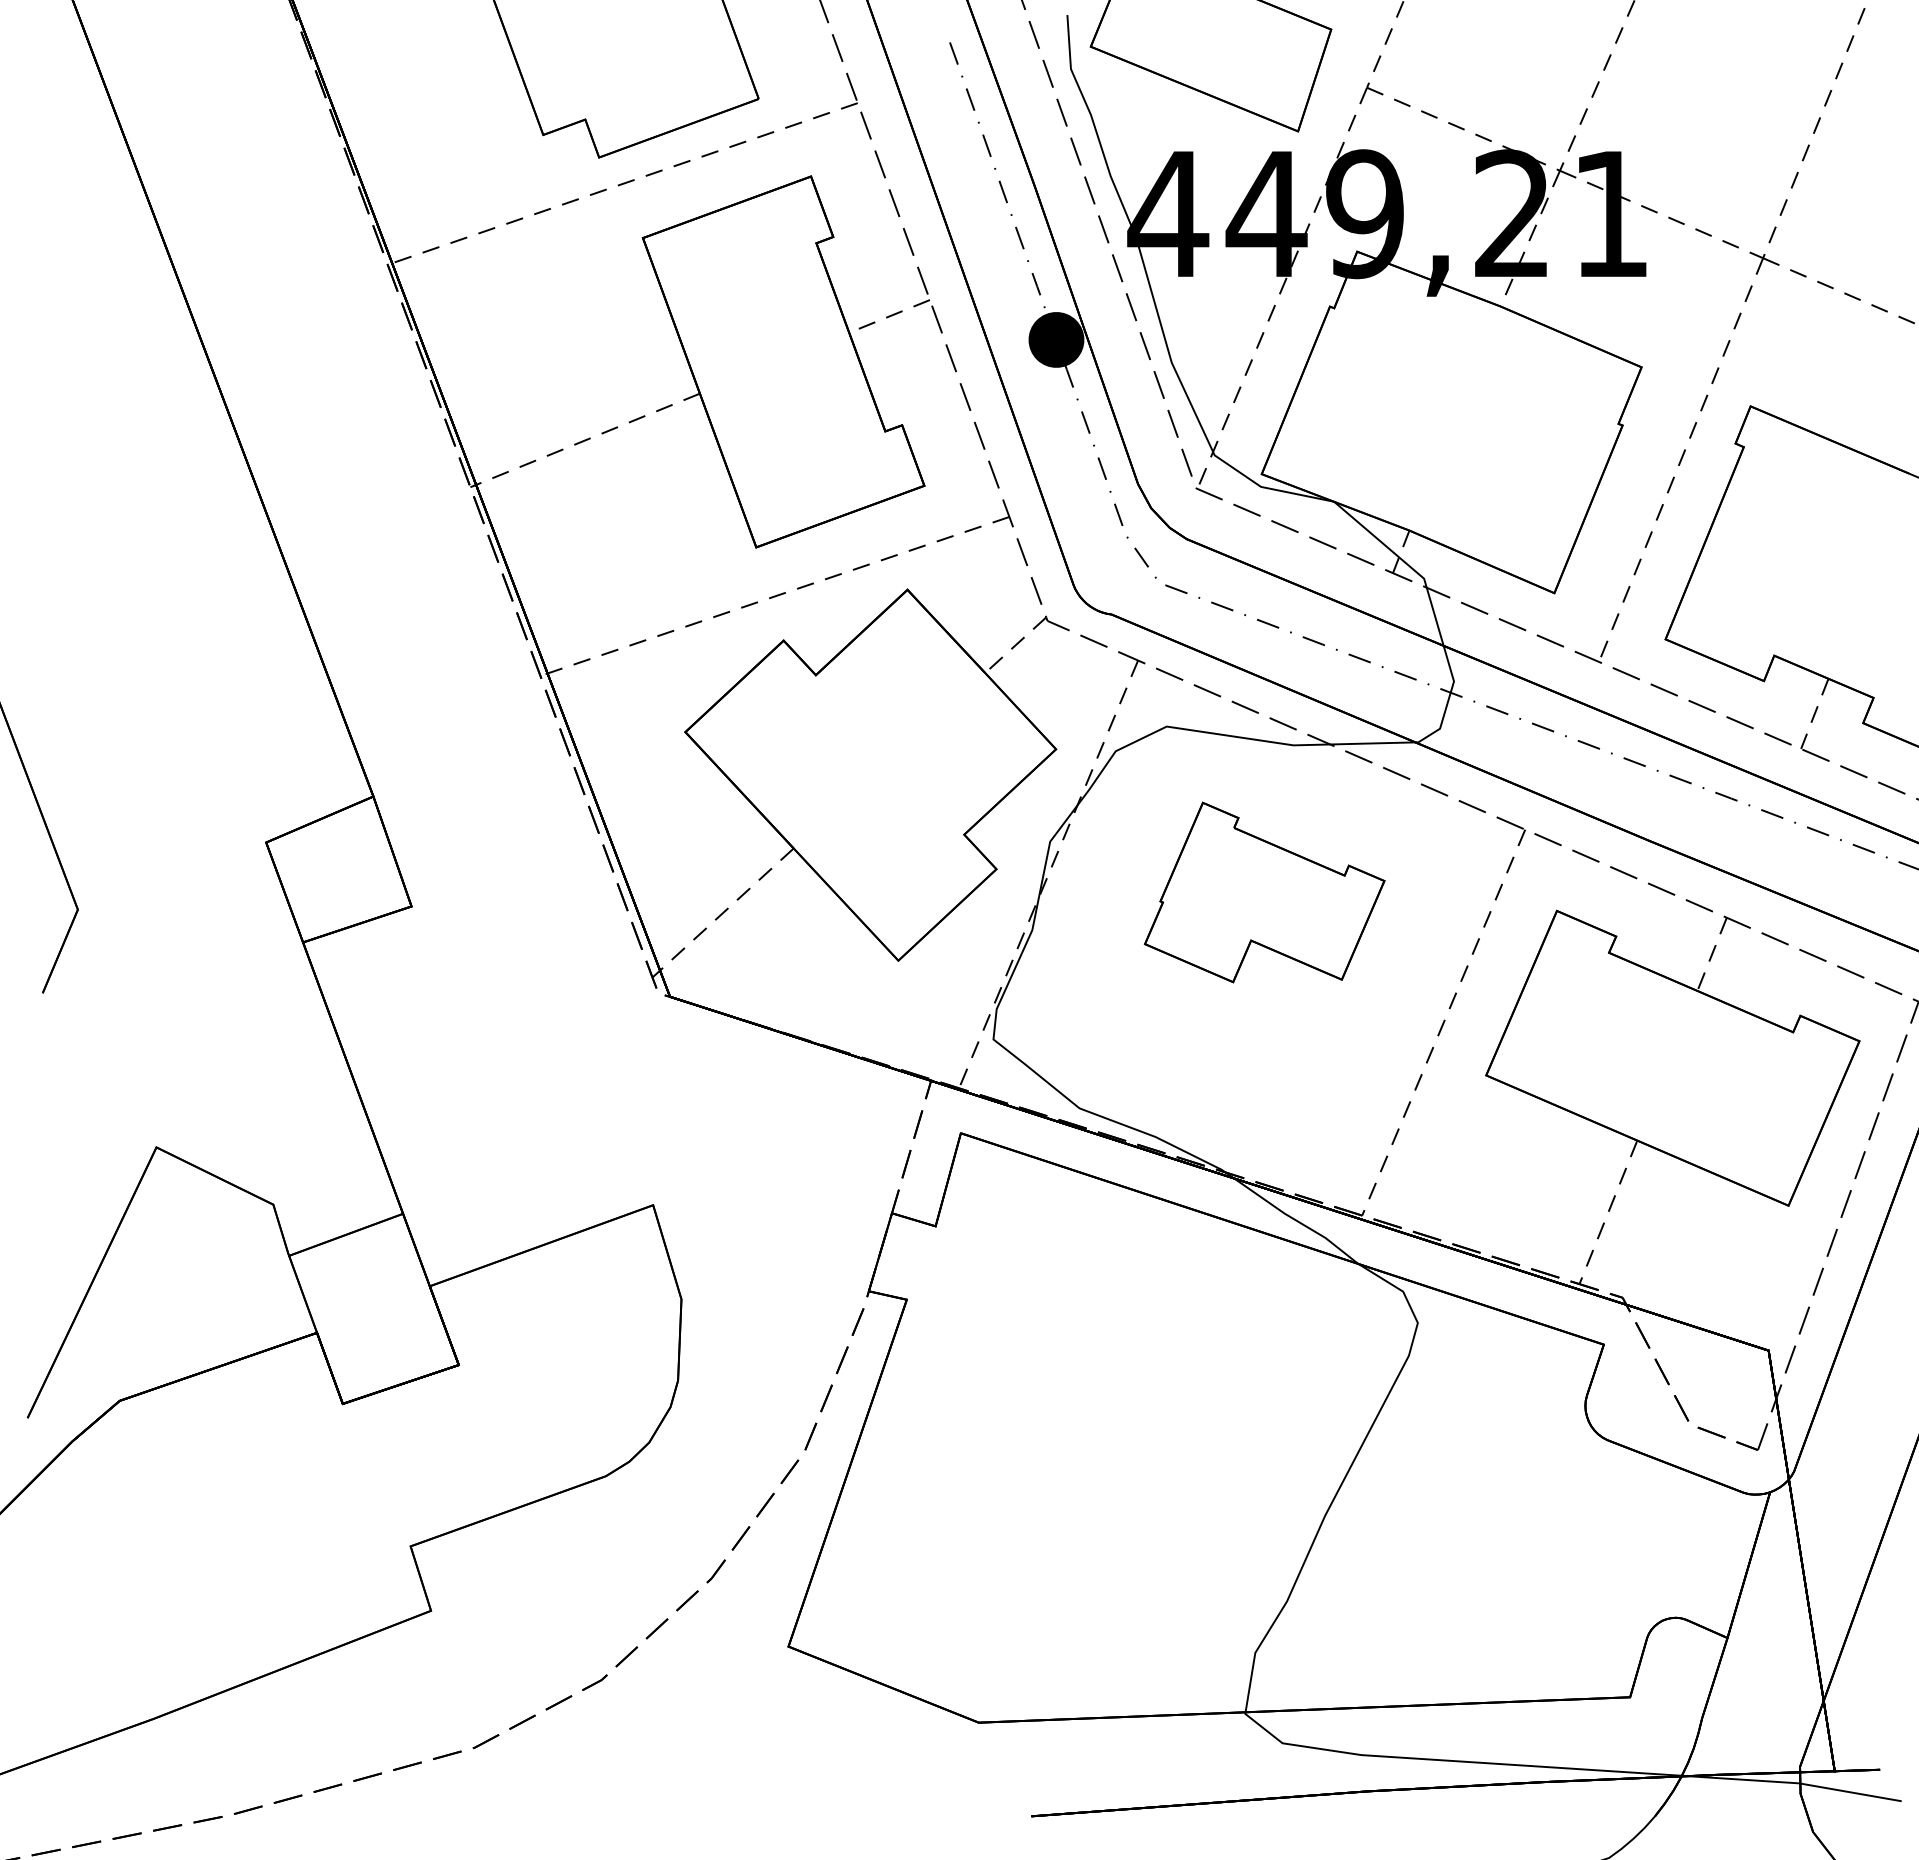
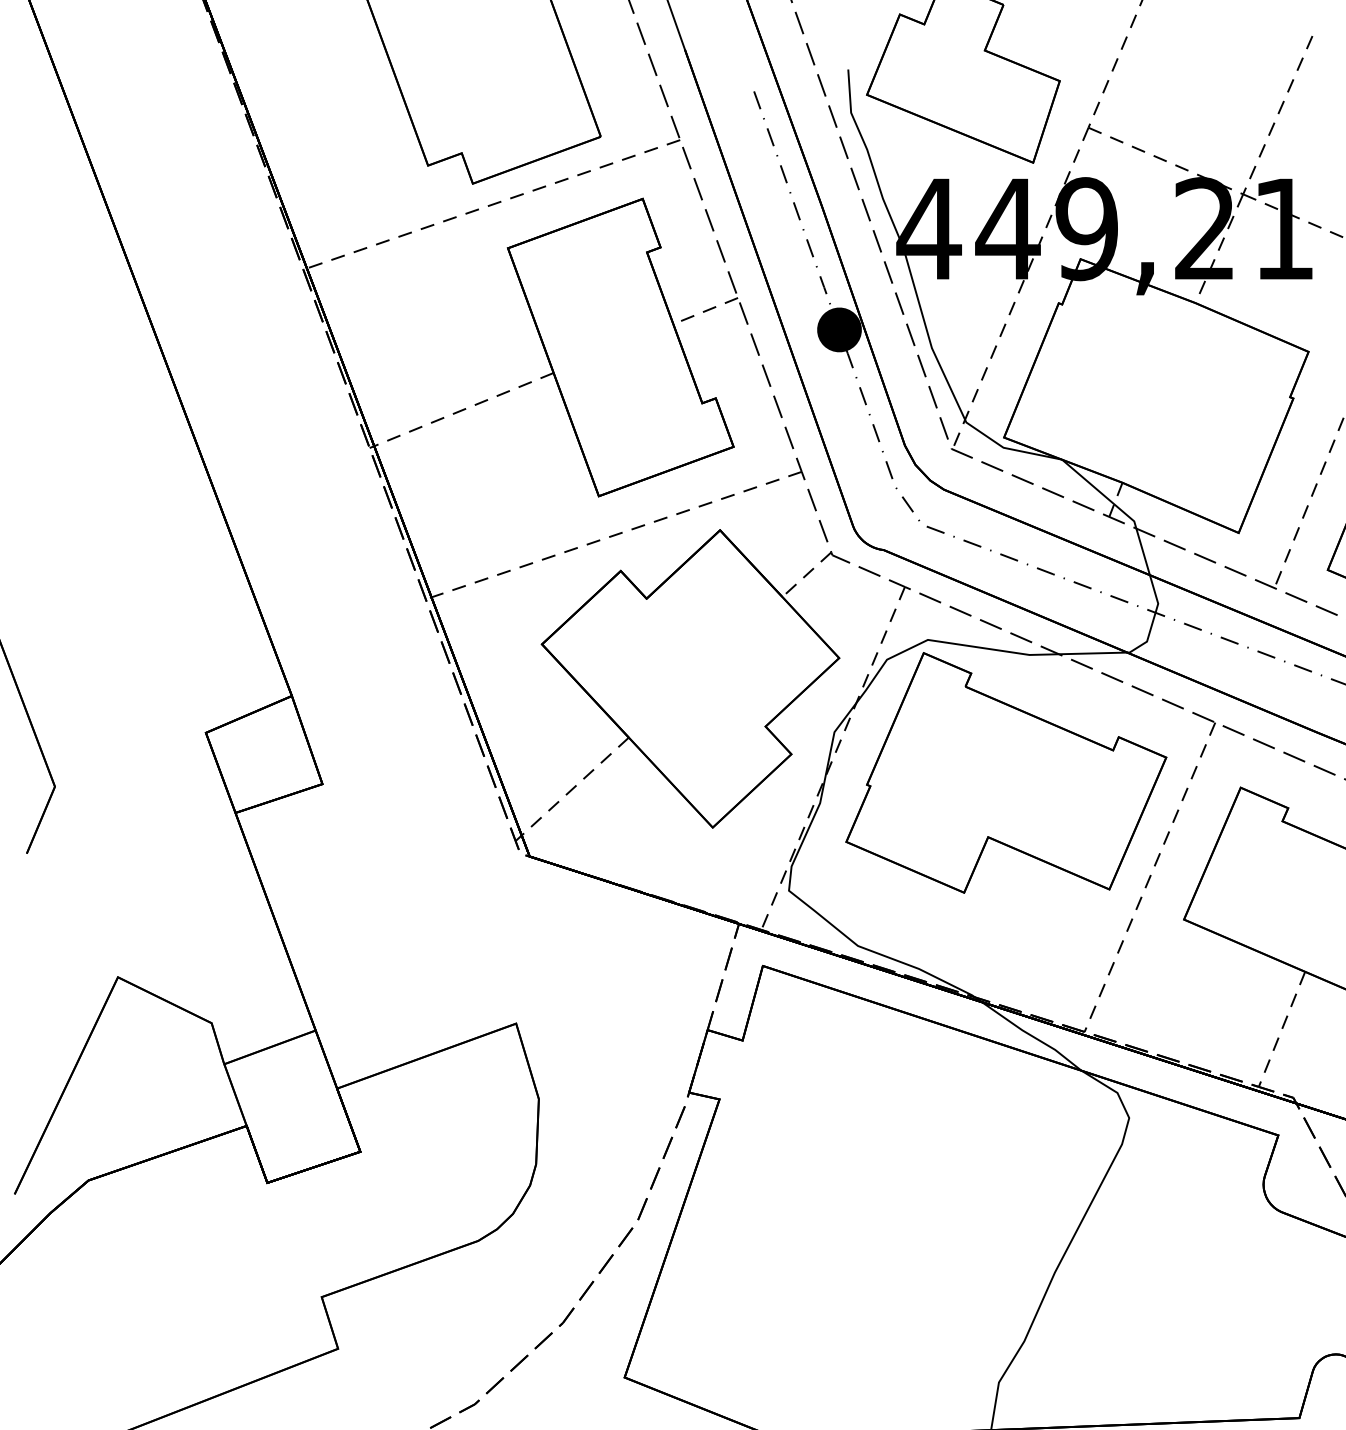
part: (1264, 892) -> (1006, 772), size x1.67

